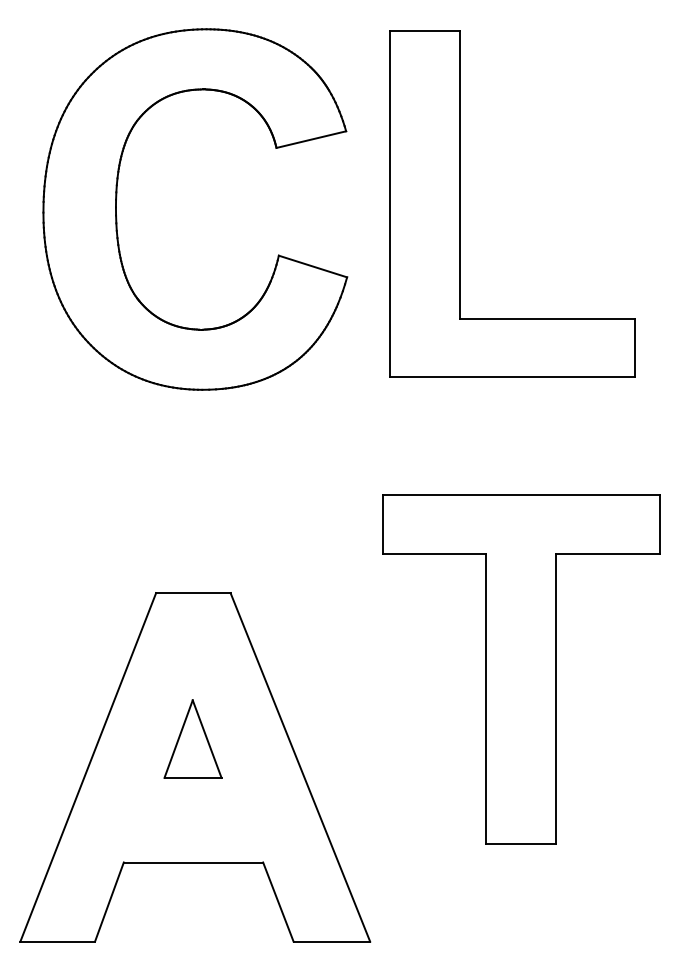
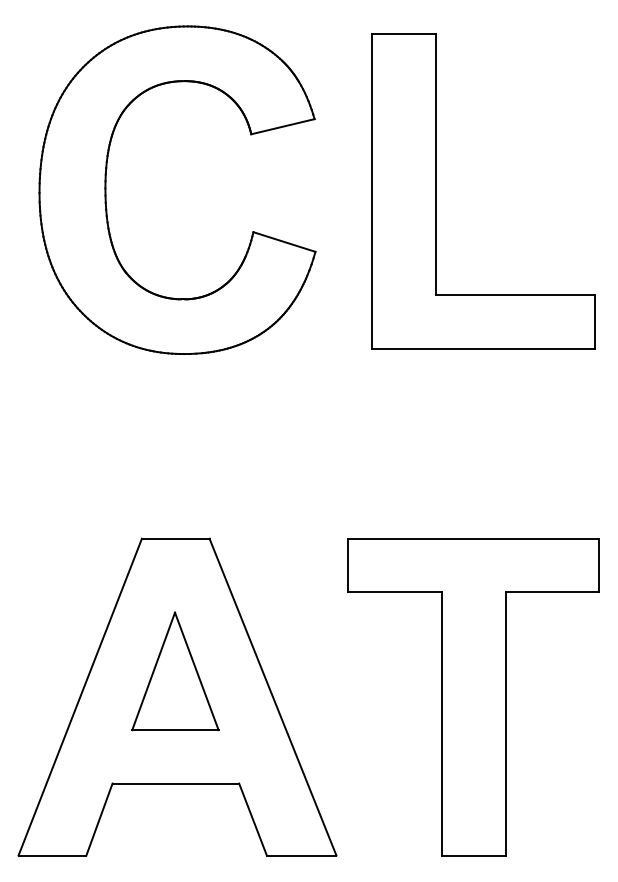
part: (460, 204) -> (436, 191), moved
part: (521, 669) -> (473, 697), moved
part: (193, 739) -> (175, 671), size x1.67

